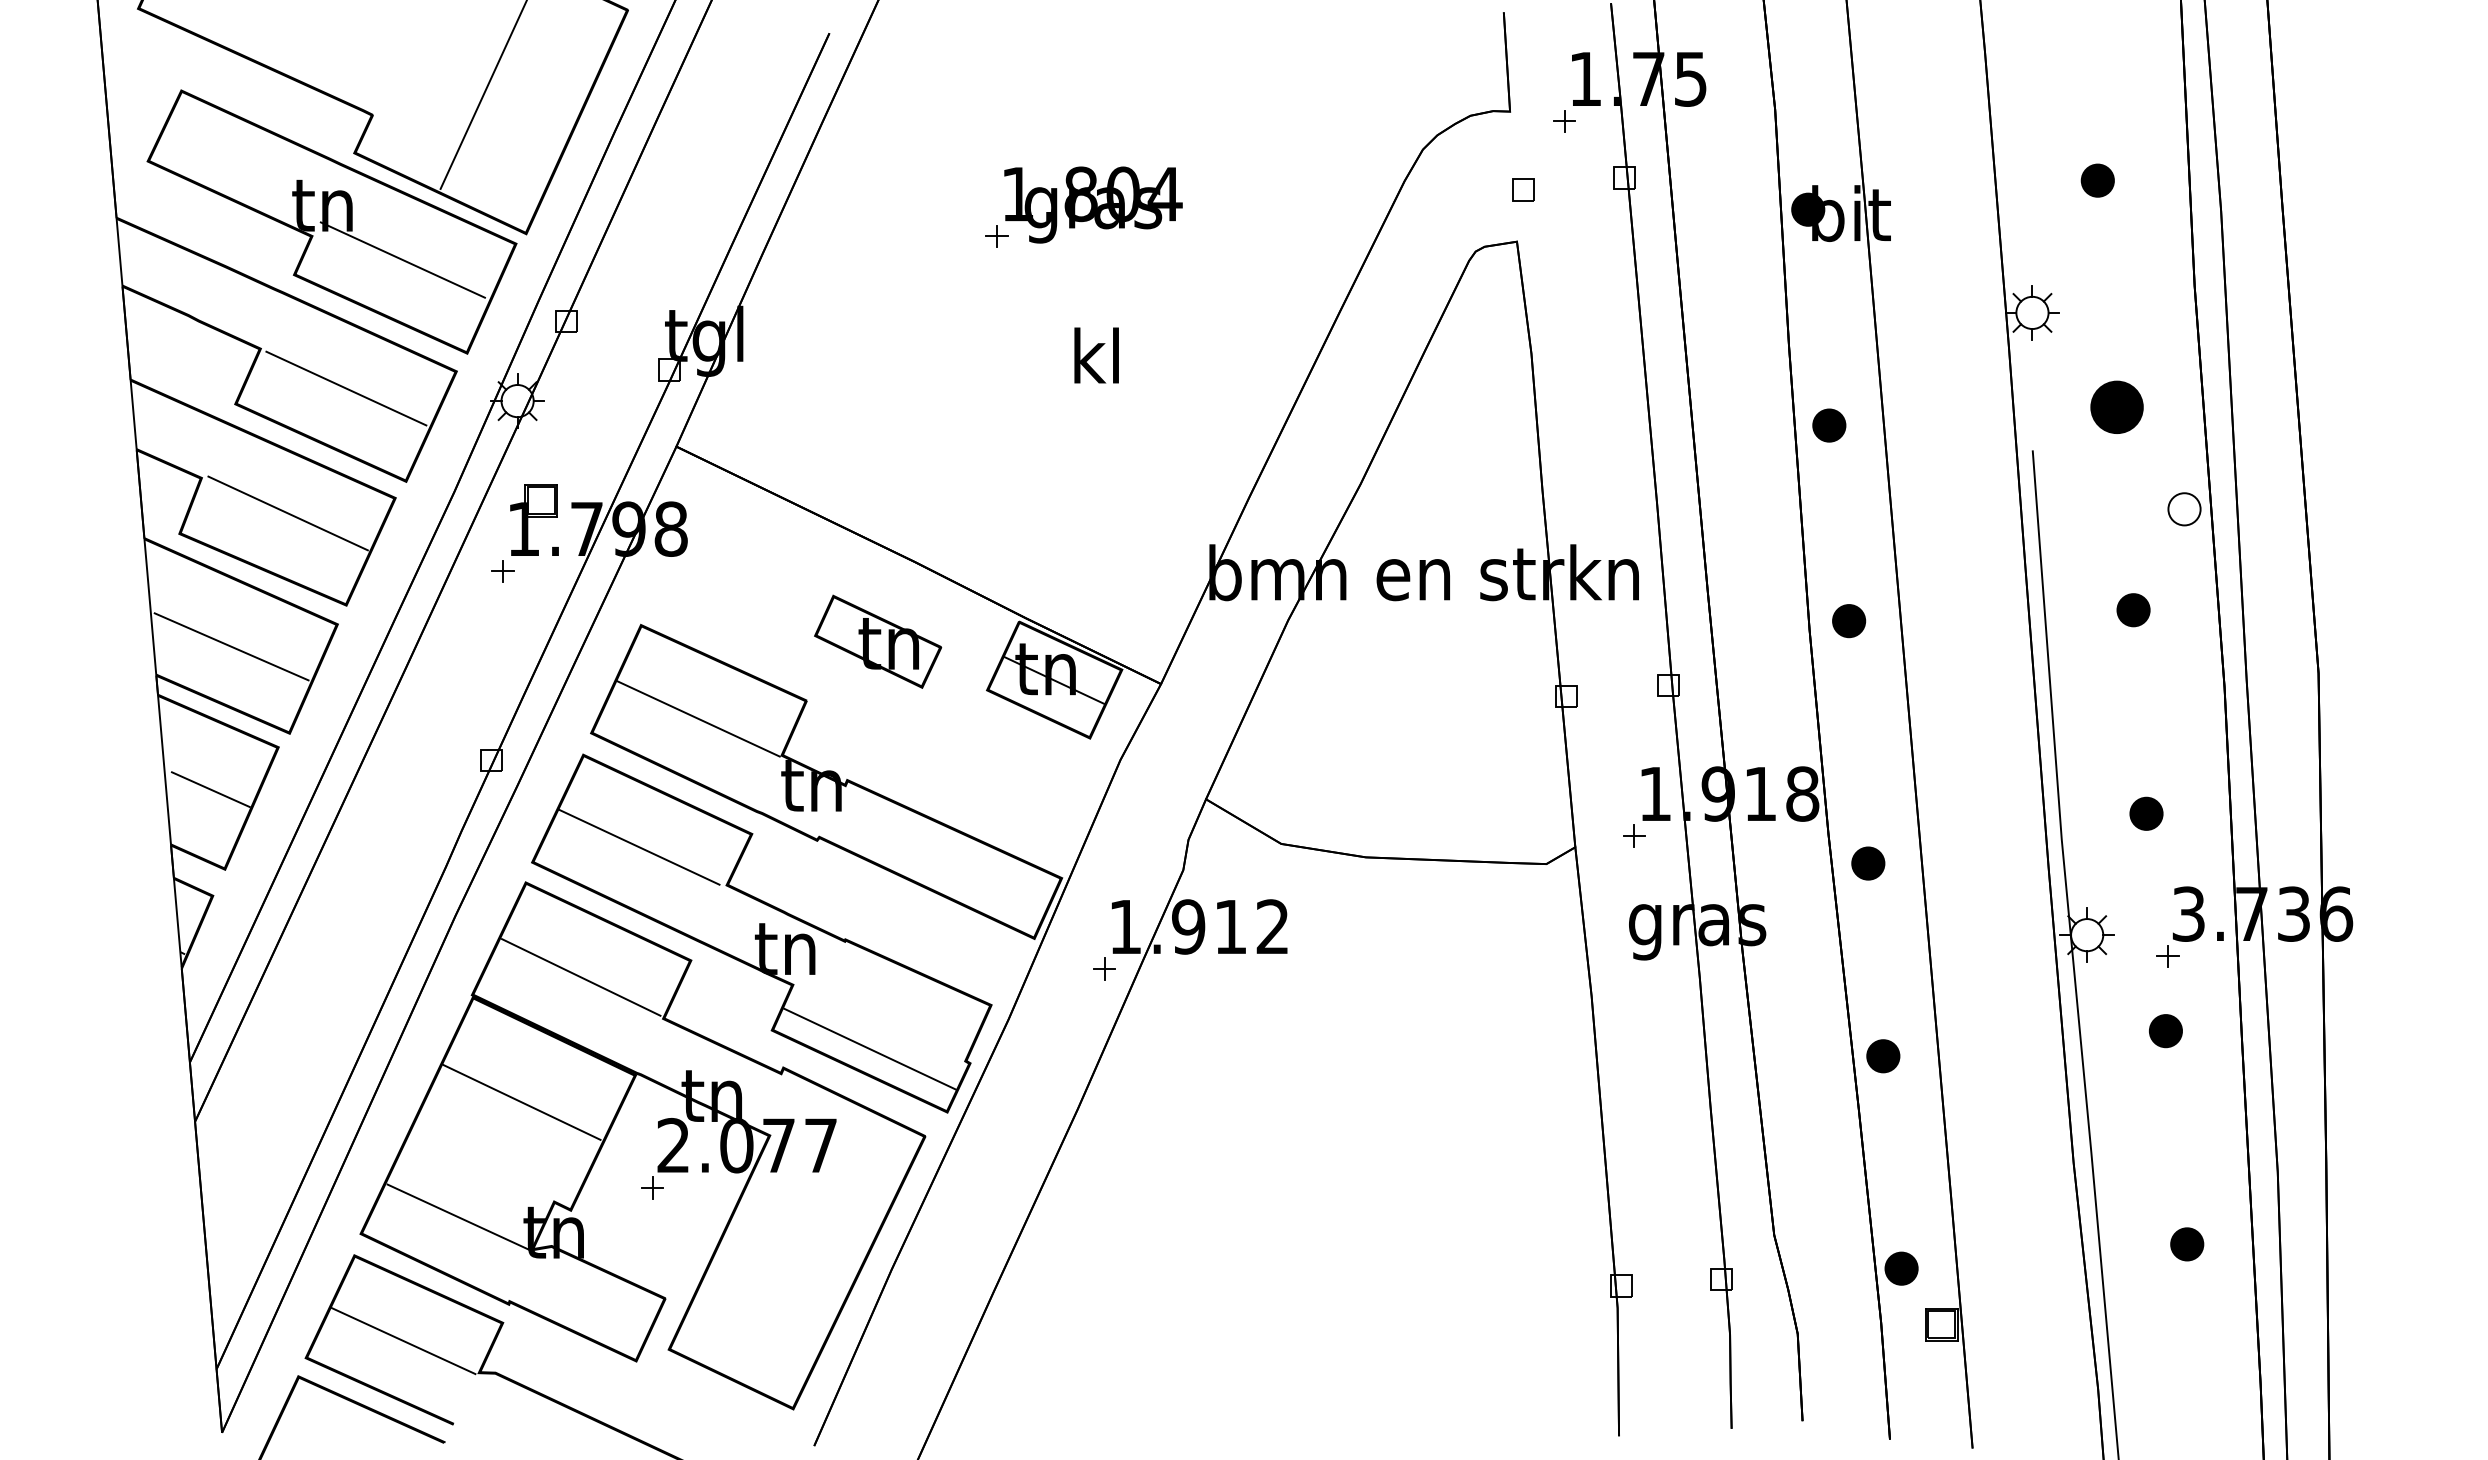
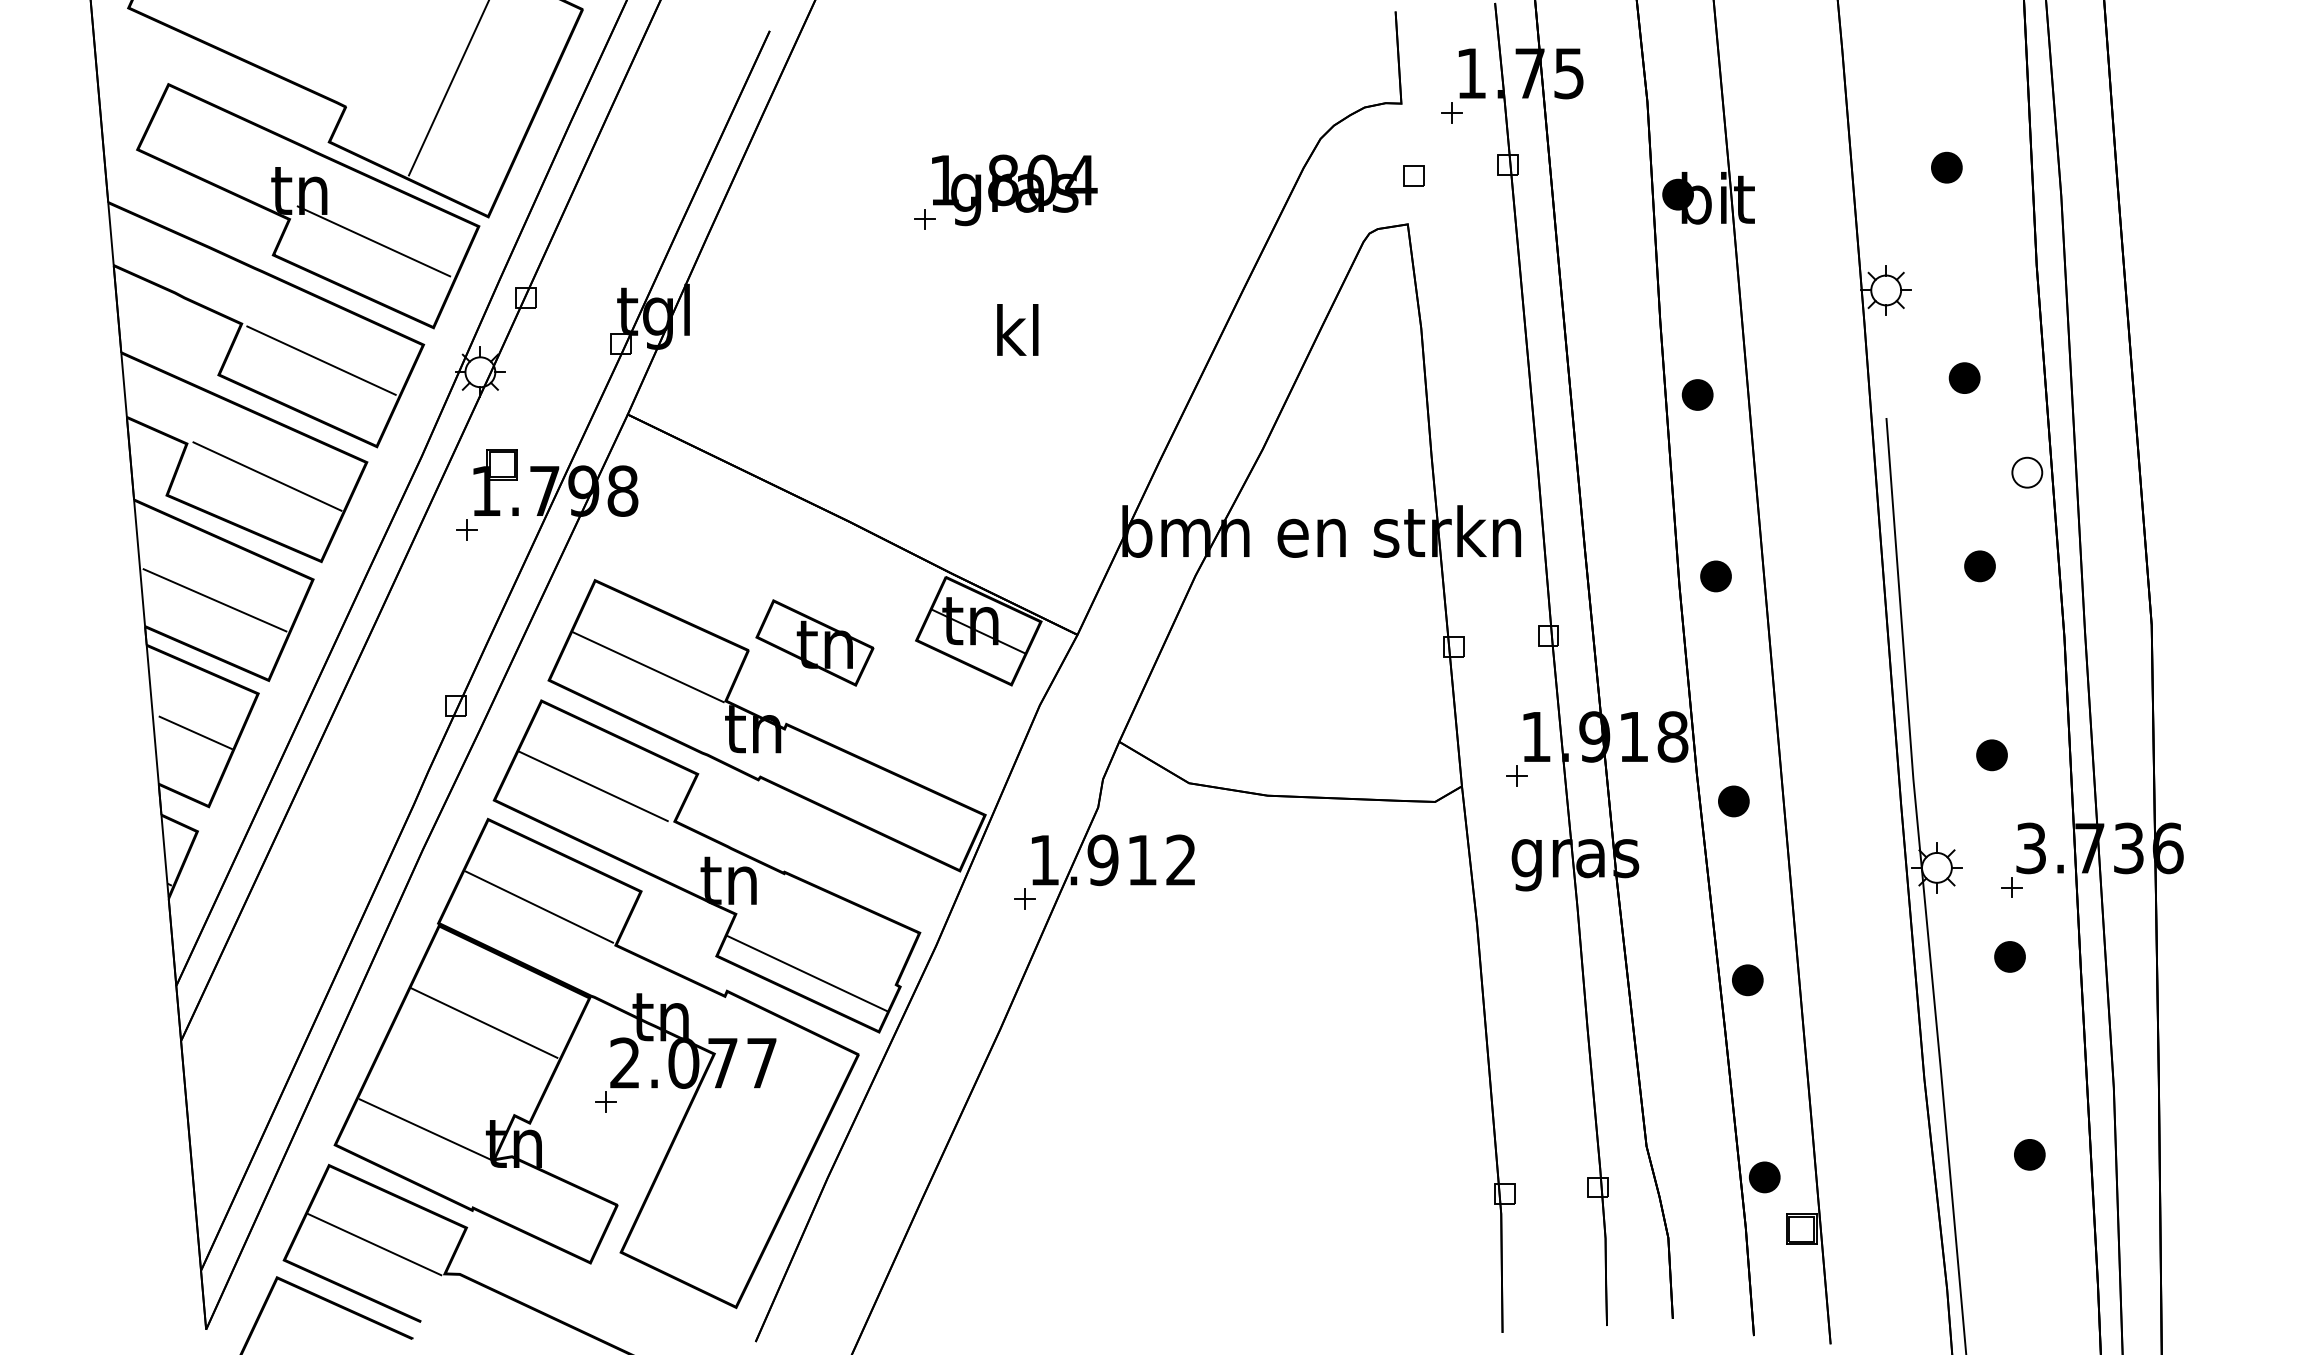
part: (2116, 407) -> (1964, 378), size x0.62
part: (878, 641) -> (815, 642), moved

